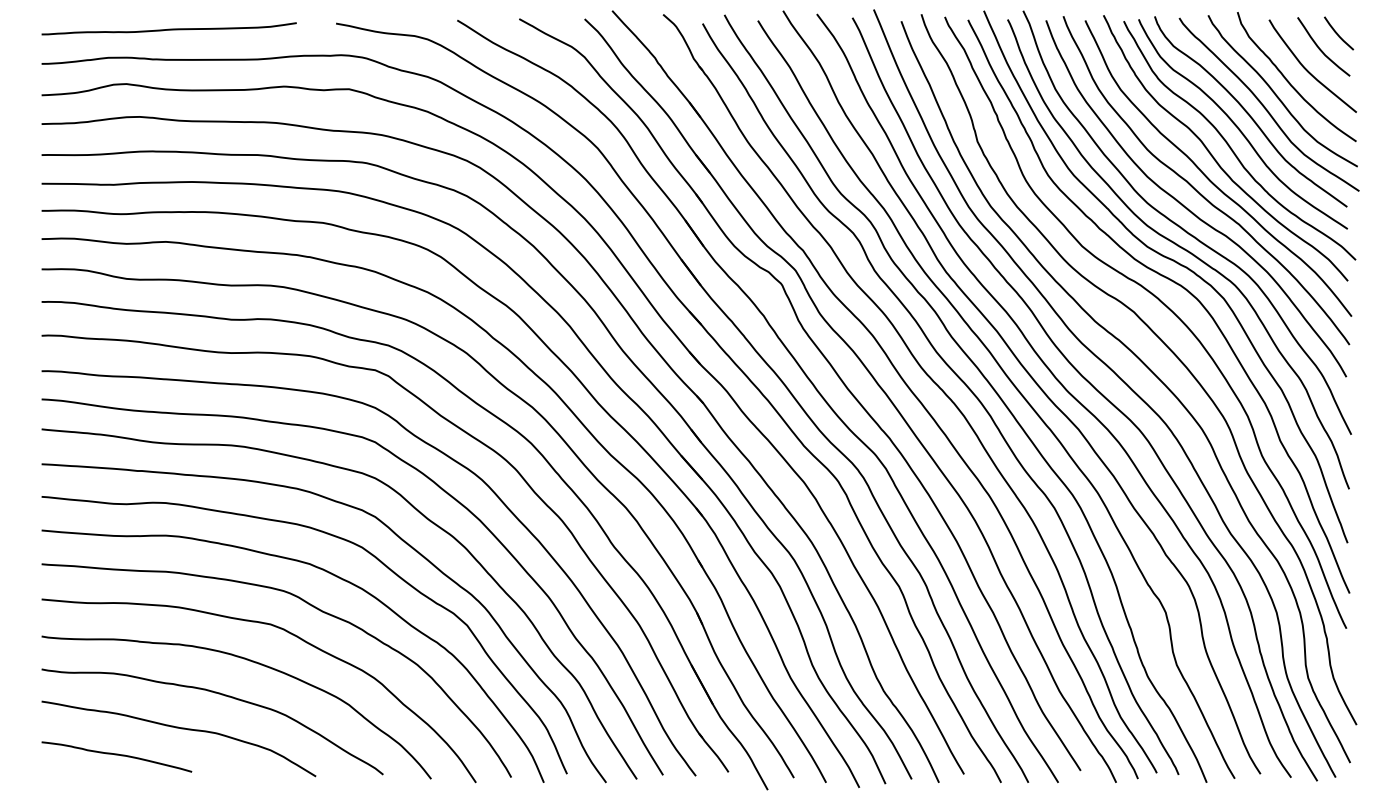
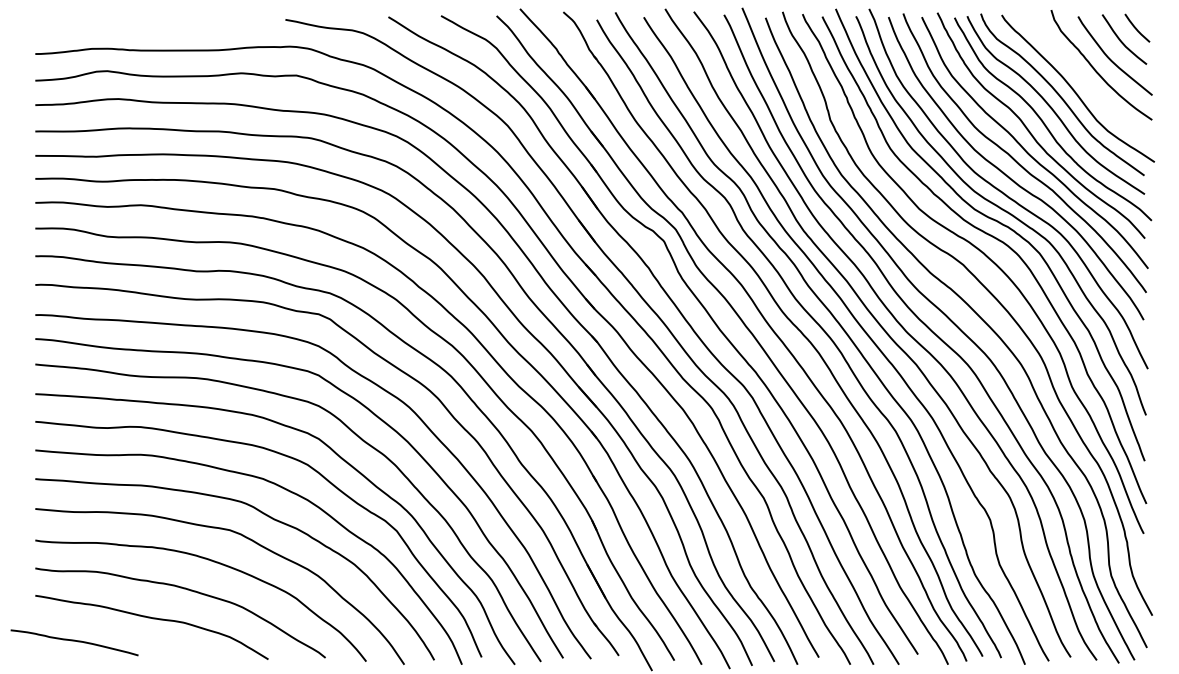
curve: (168, 28) -> (143, 23), removed
curve: (1277, 95) -> (1085, 80), removed
curve: (116, 755) -> (74, 641), moved

